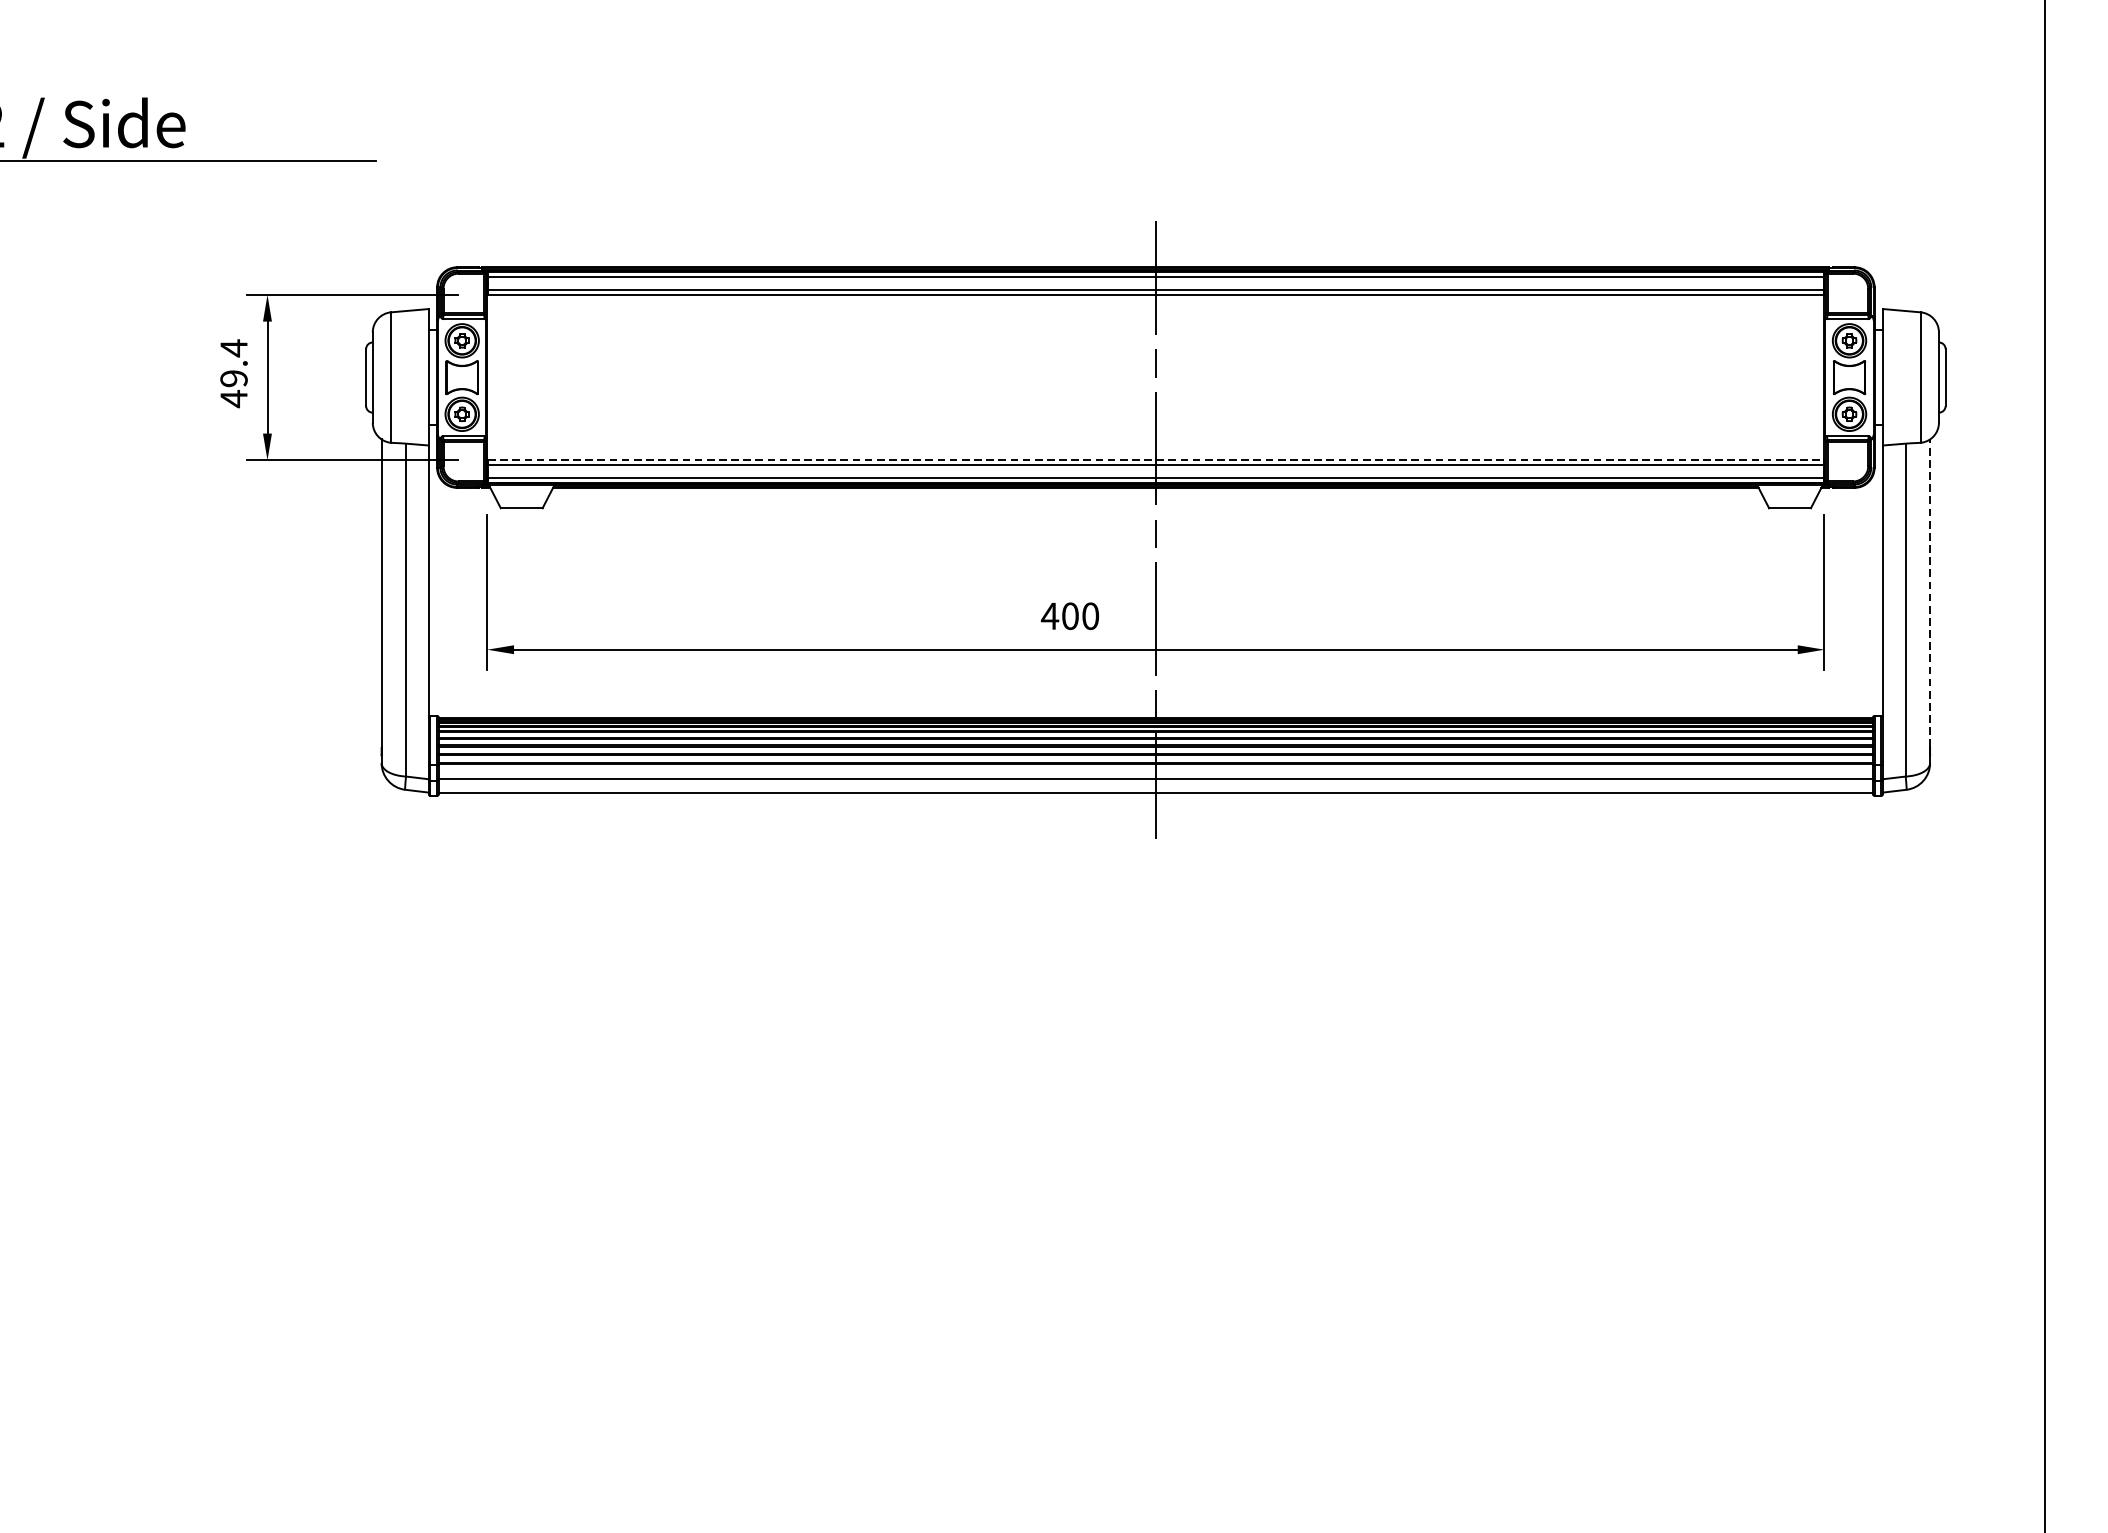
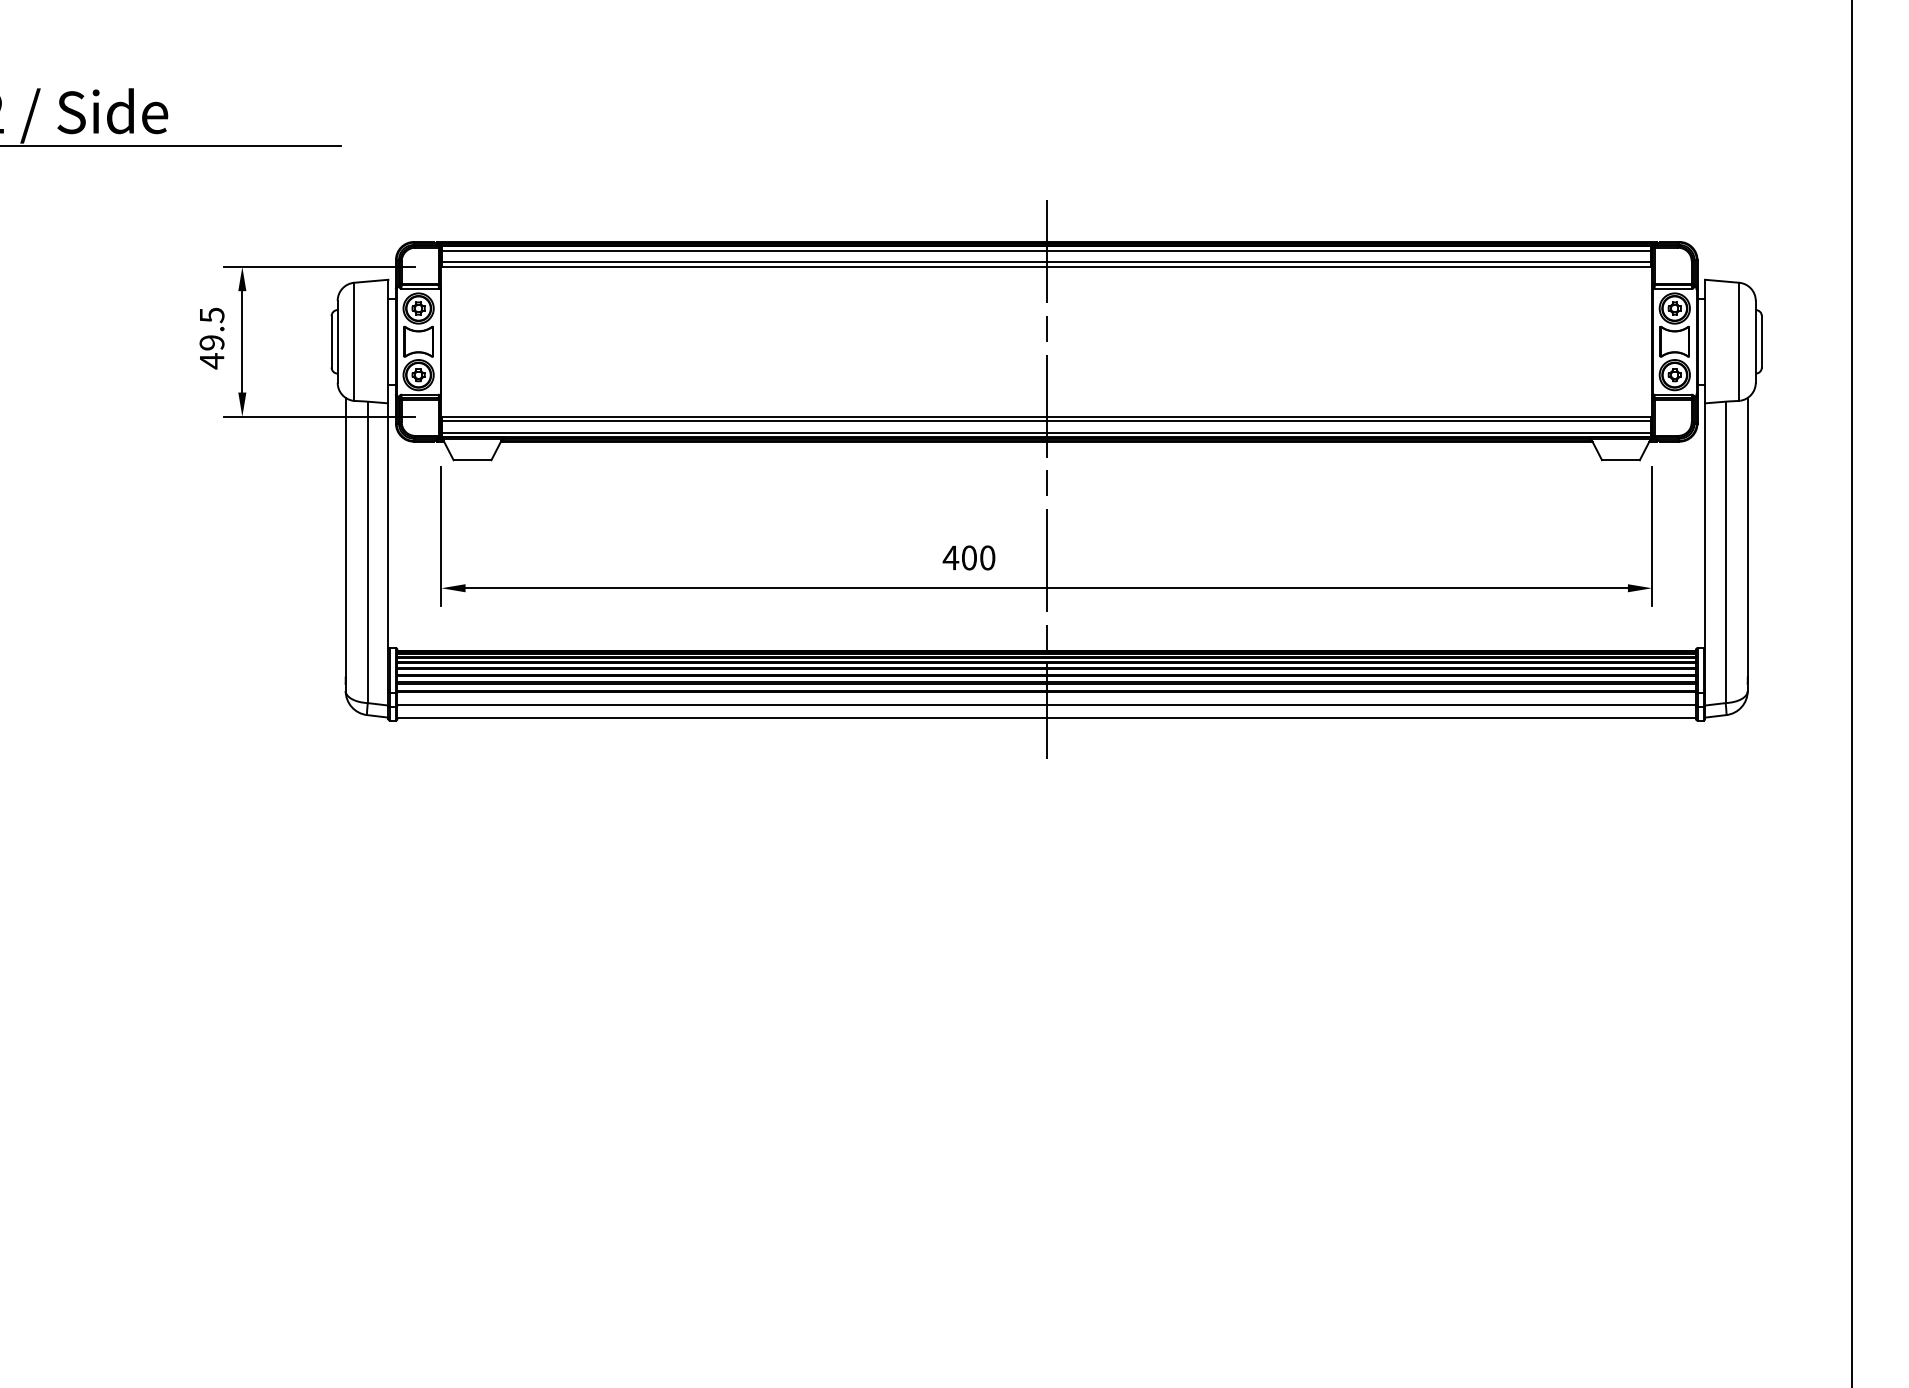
text: (234, 348) -> (212, 315), 49.4 -> 49.5
line: (1155, 460) -> (1046, 416), dashed -> solid
line: (1929, 592) -> (1747, 536), dashed -> solid

